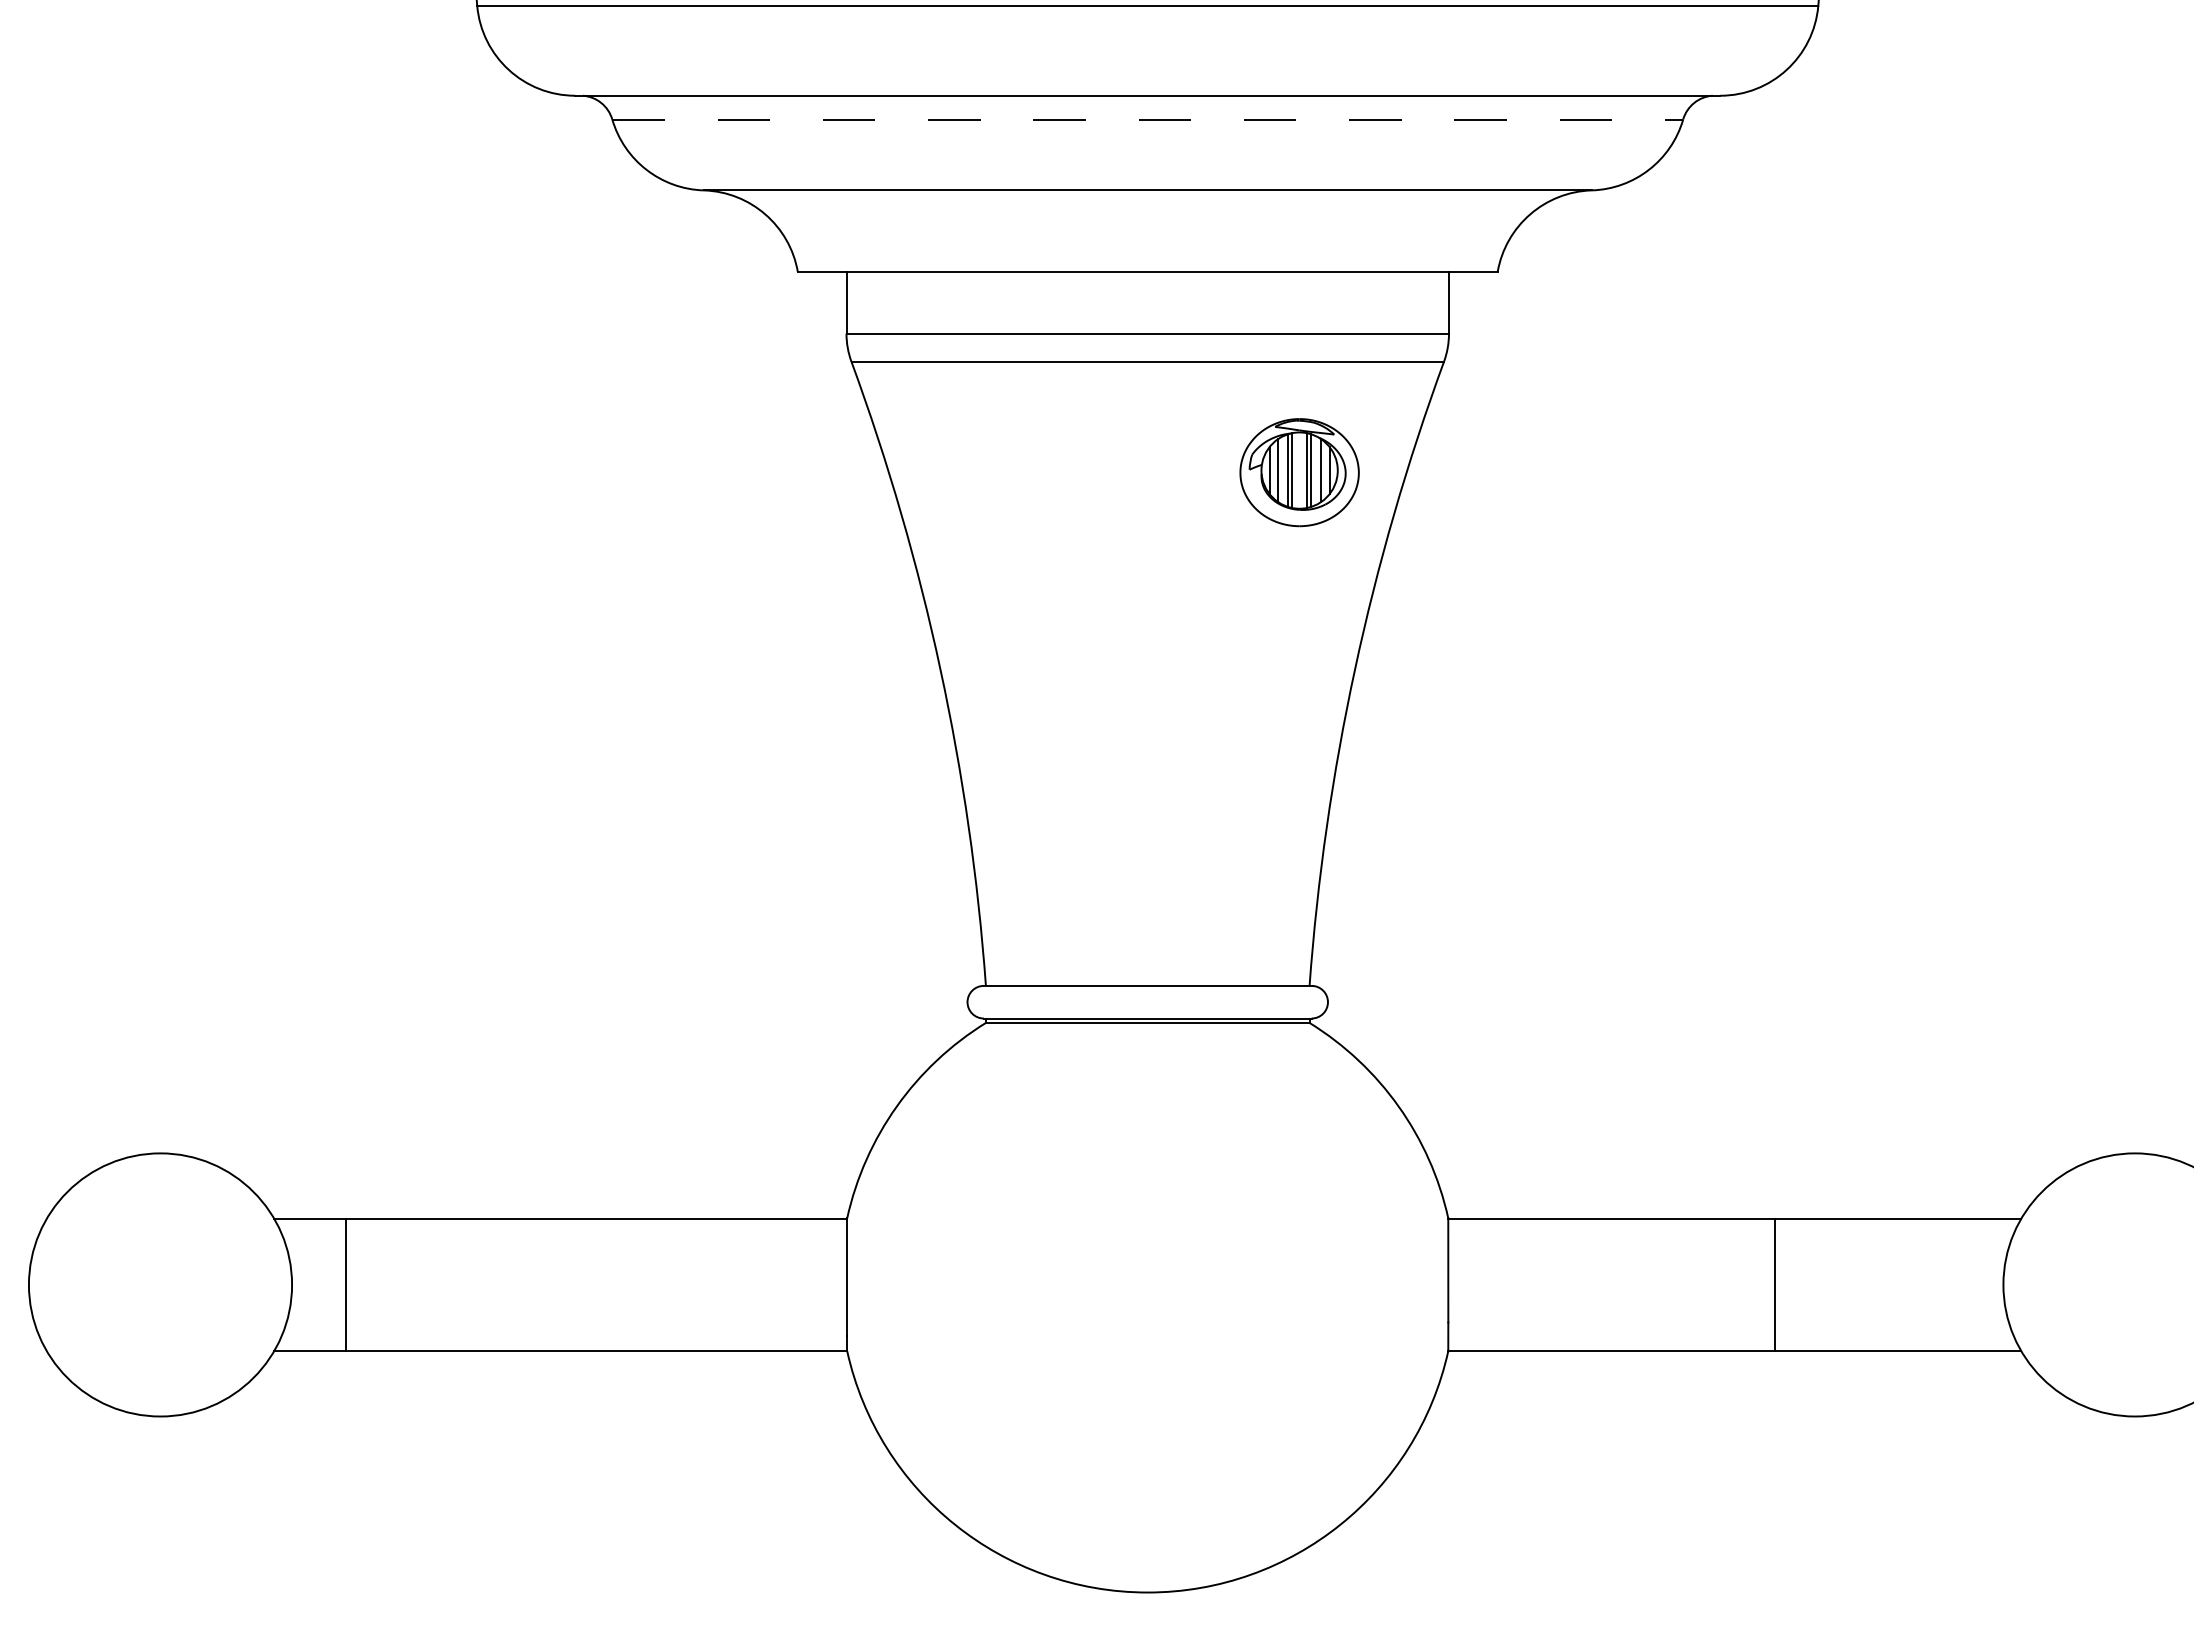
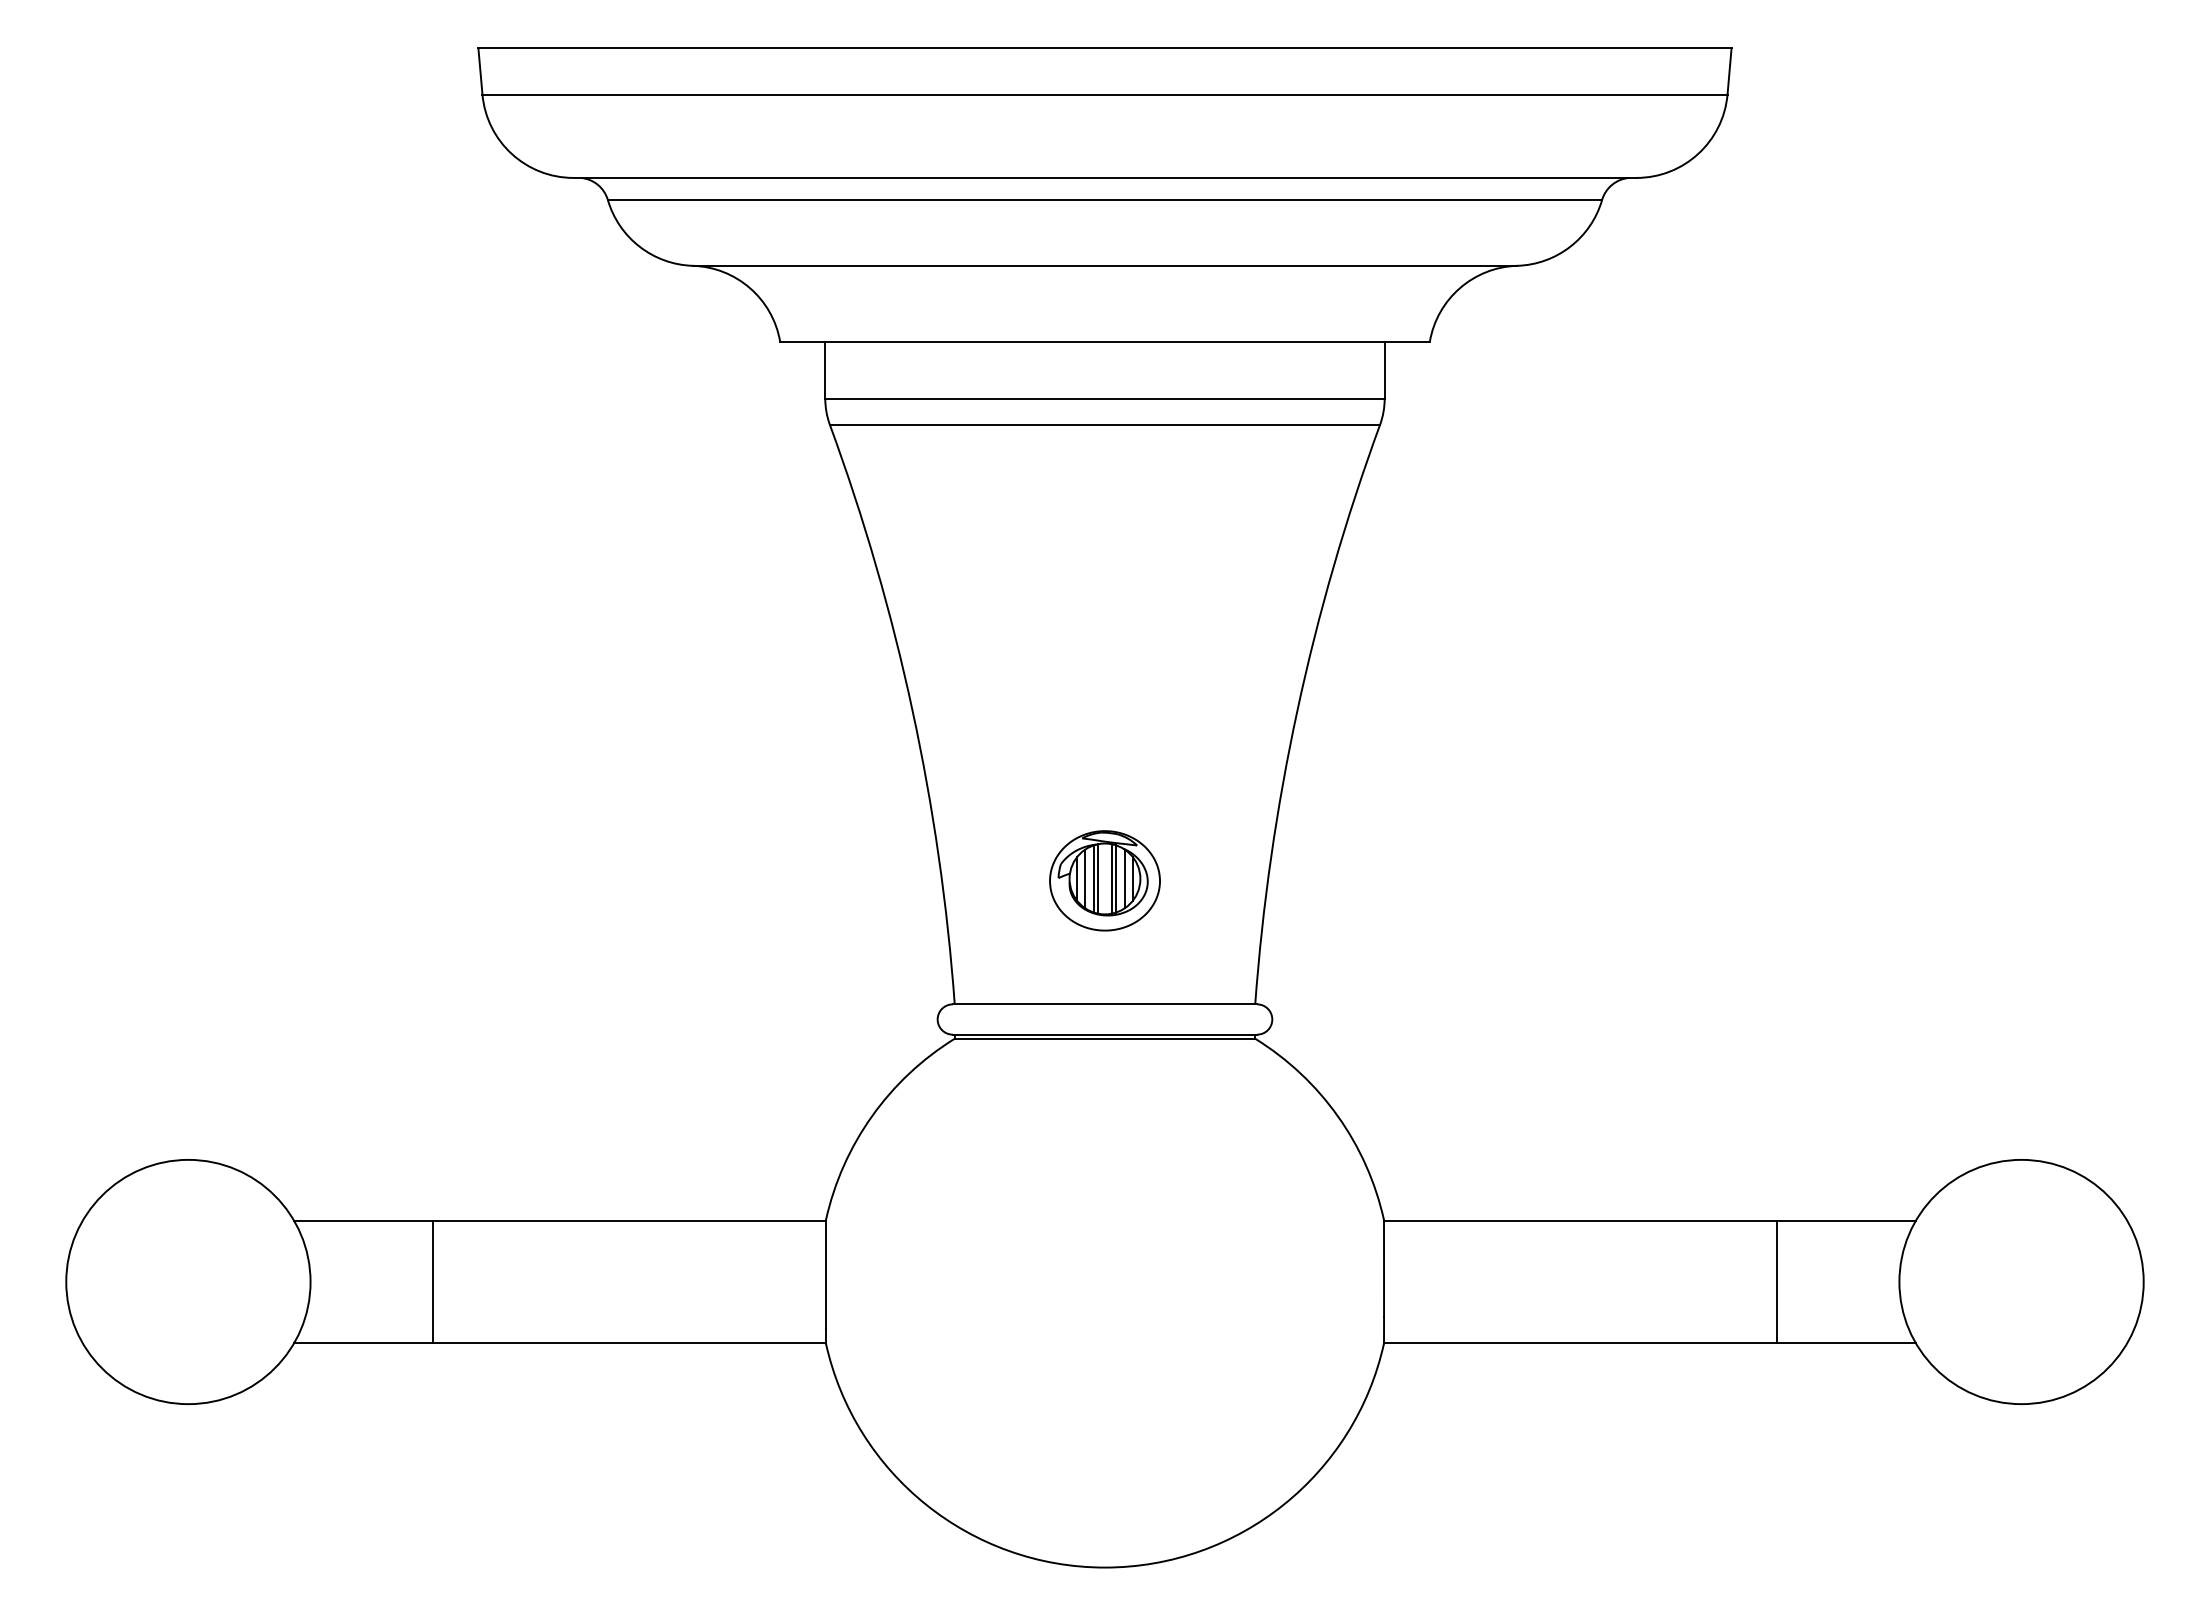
line: (1148, 120) -> (1105, 200), dashed -> solid
part: (1299, 472) -> (1104, 880), moved
line: (345, 1284) -> (432, 1281), moved
line: (1775, 1284) -> (1777, 1281), moved

